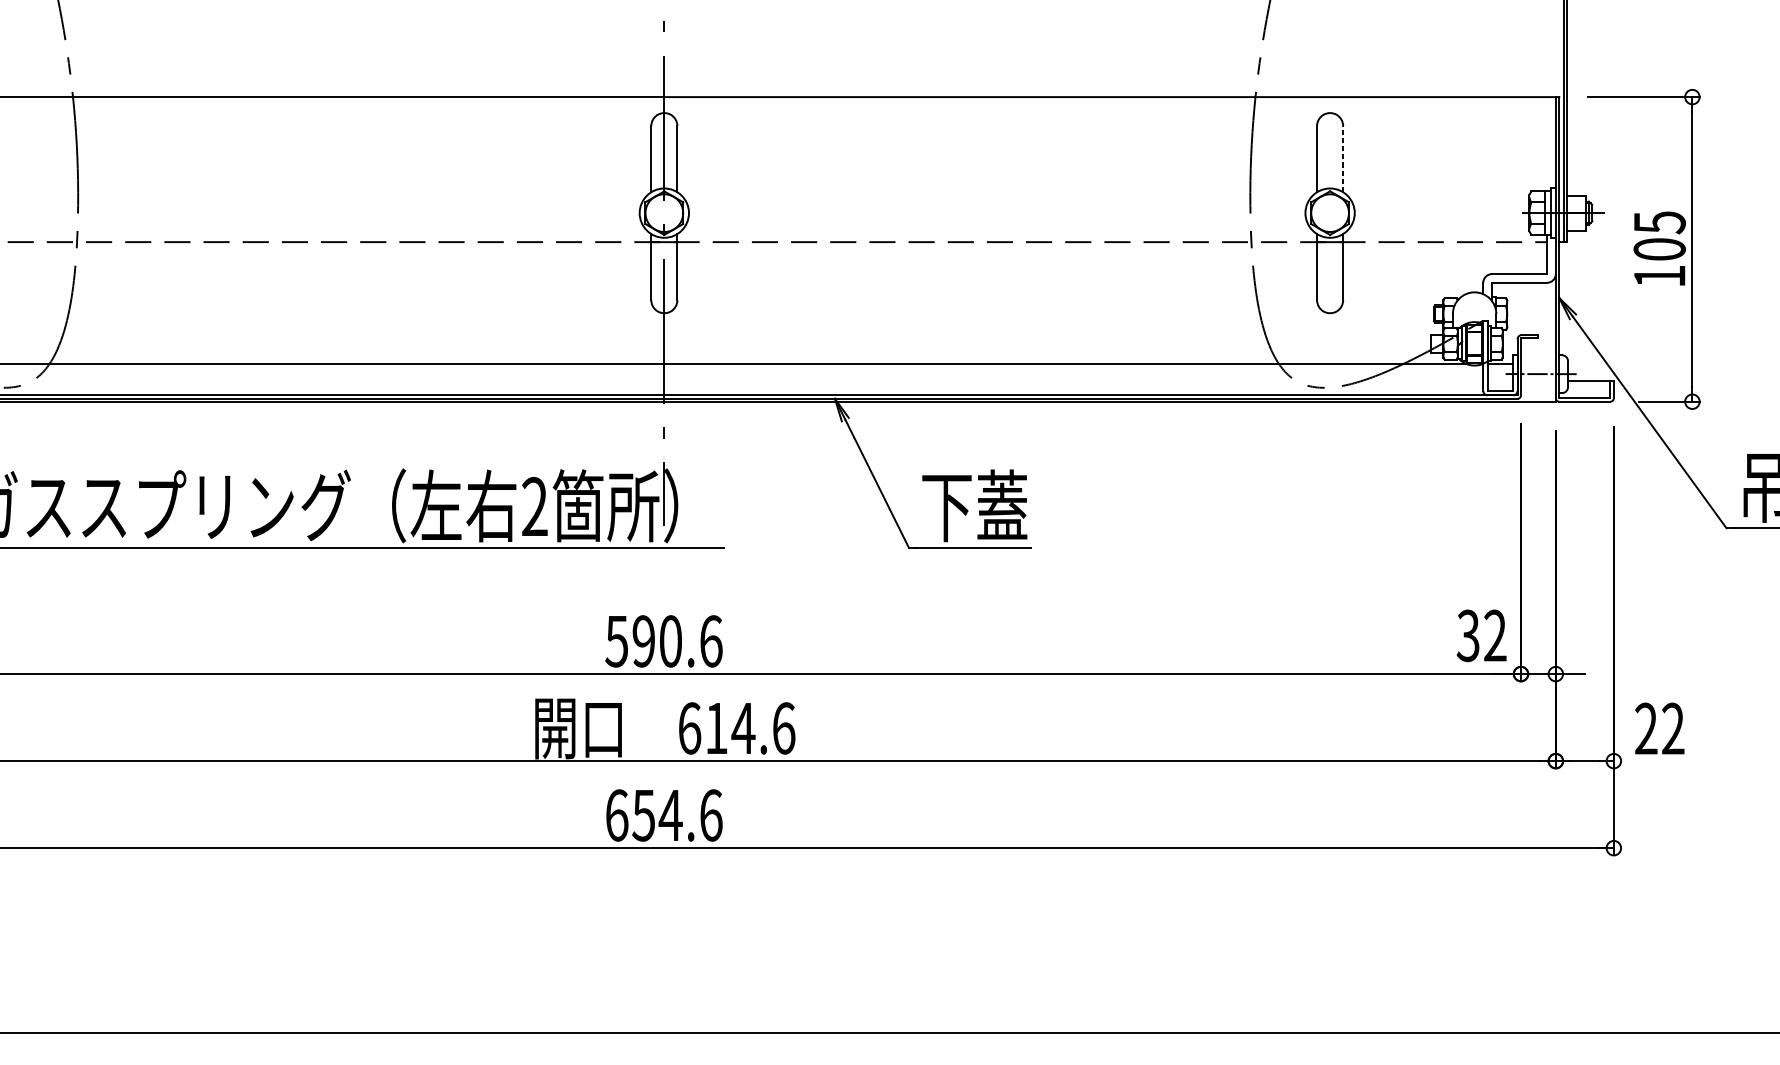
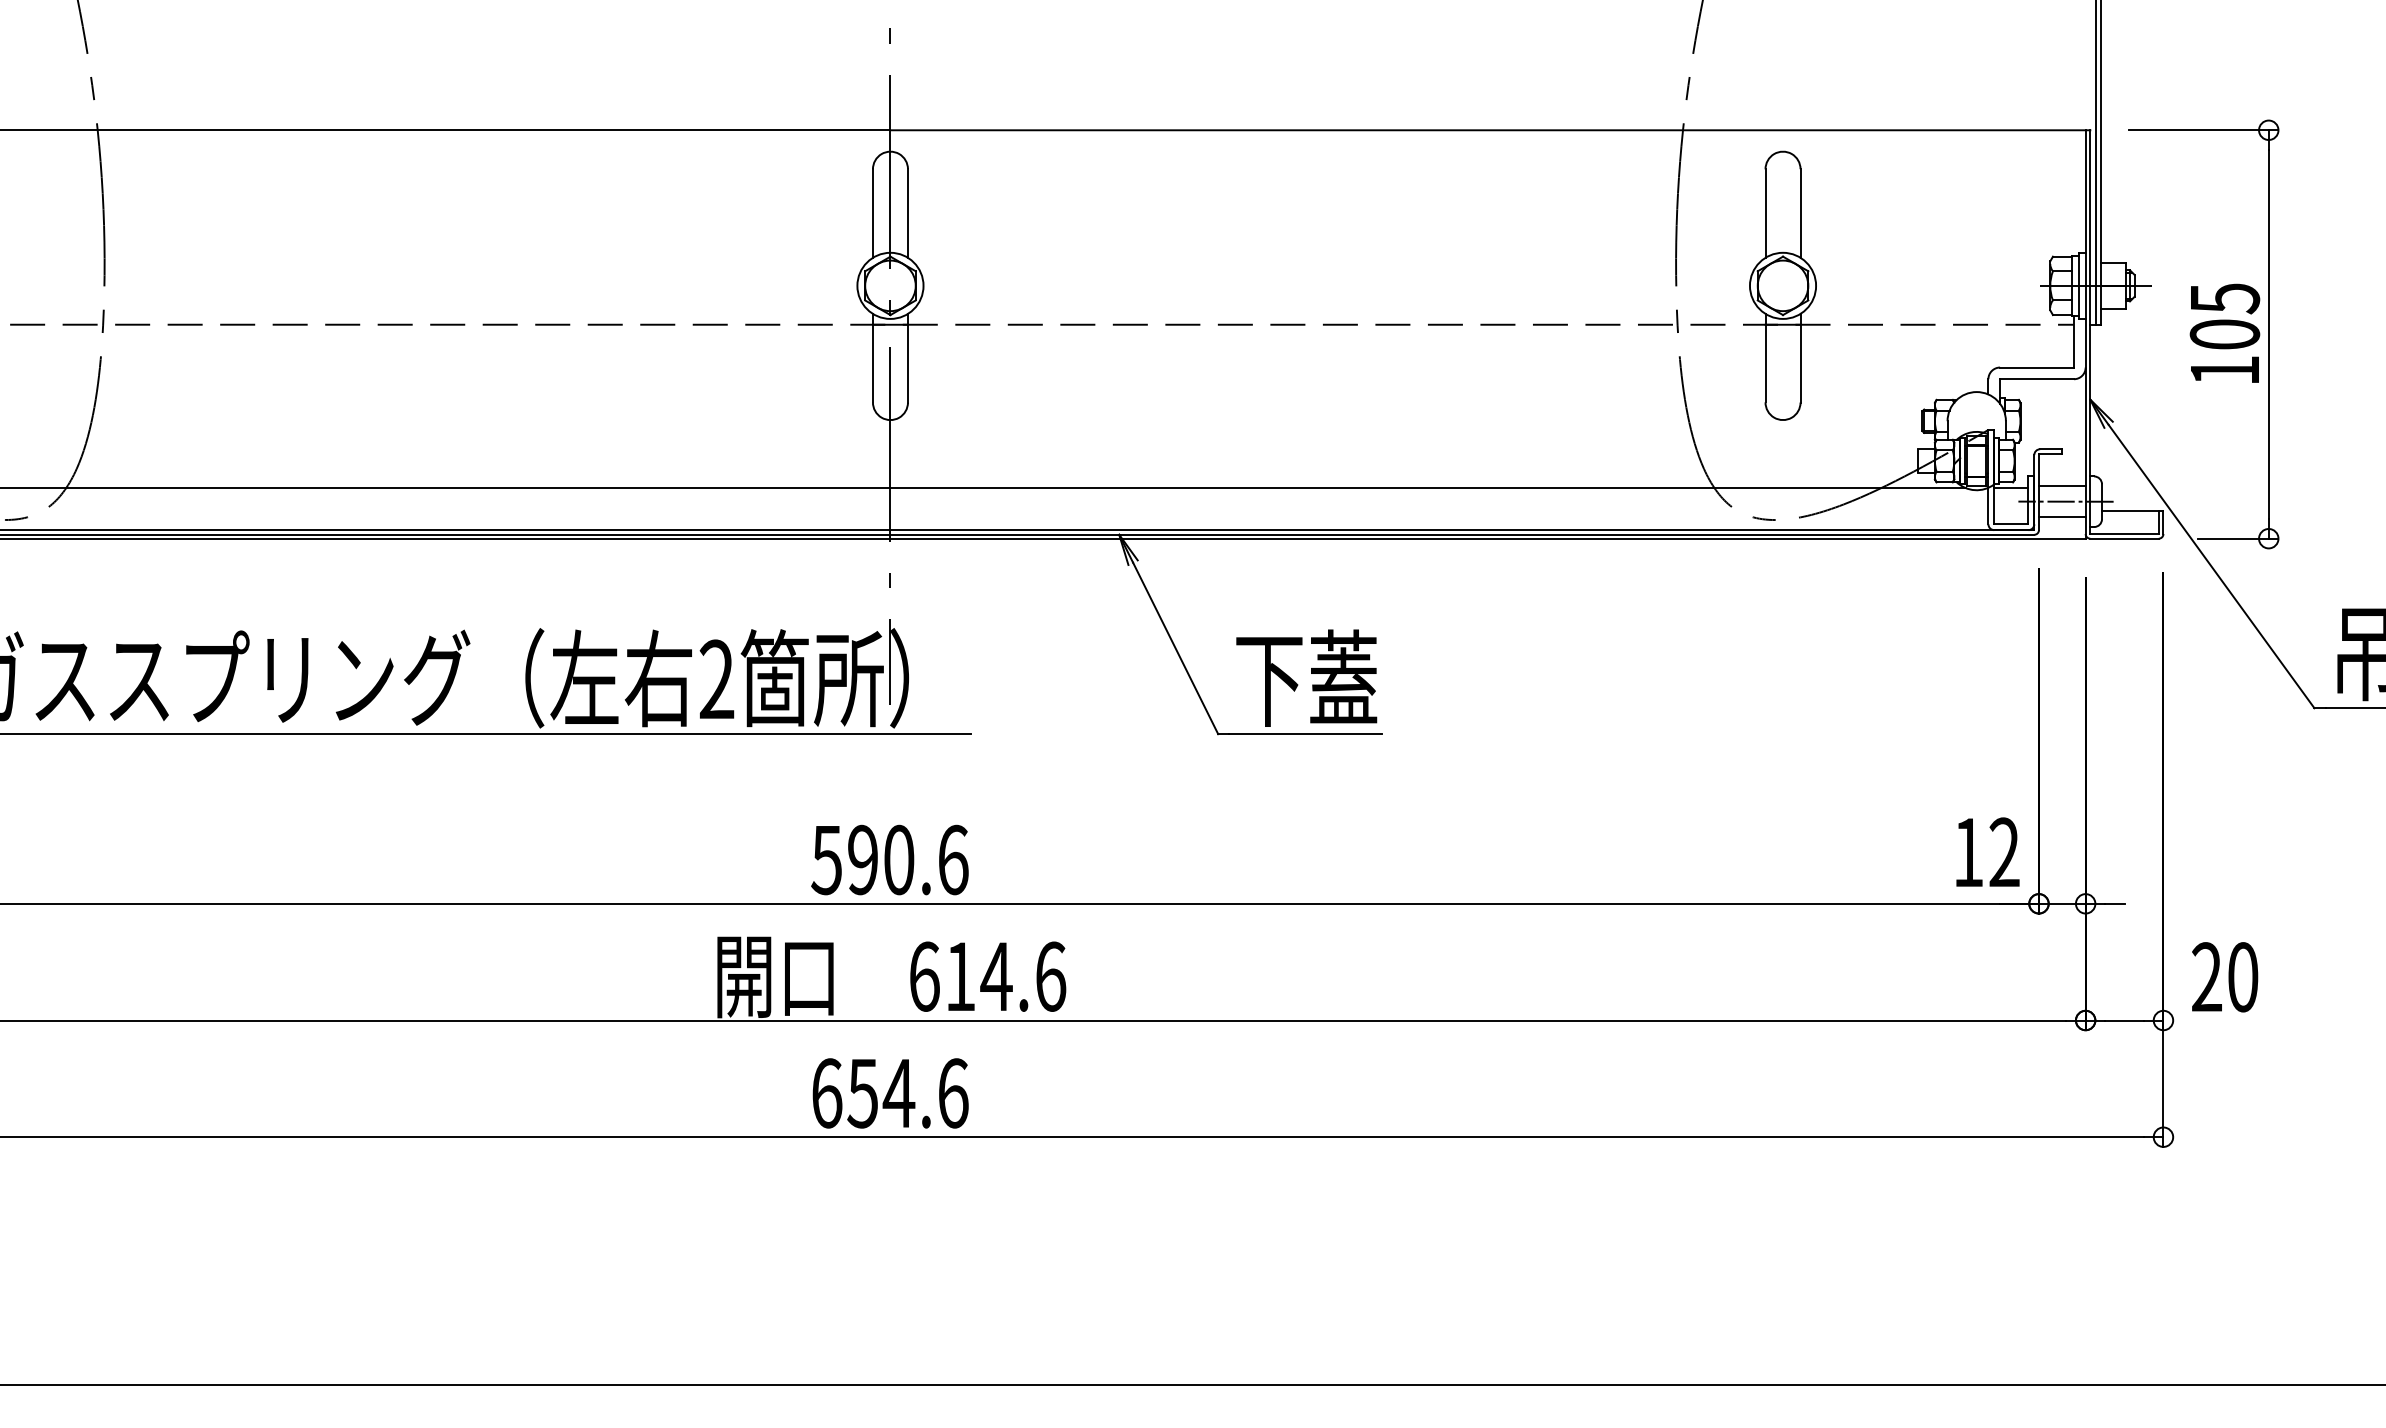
line: (1343, 159) -> (1800, 213), dashed -> solid
line: (1537, 362) -> (2061, 486), added
line: (1537, 385) -> (2061, 517), added
text: (1467, 635) -> (1967, 852), 32 -> 12
text: (1673, 729) -> (2243, 977), 22 -> 20

